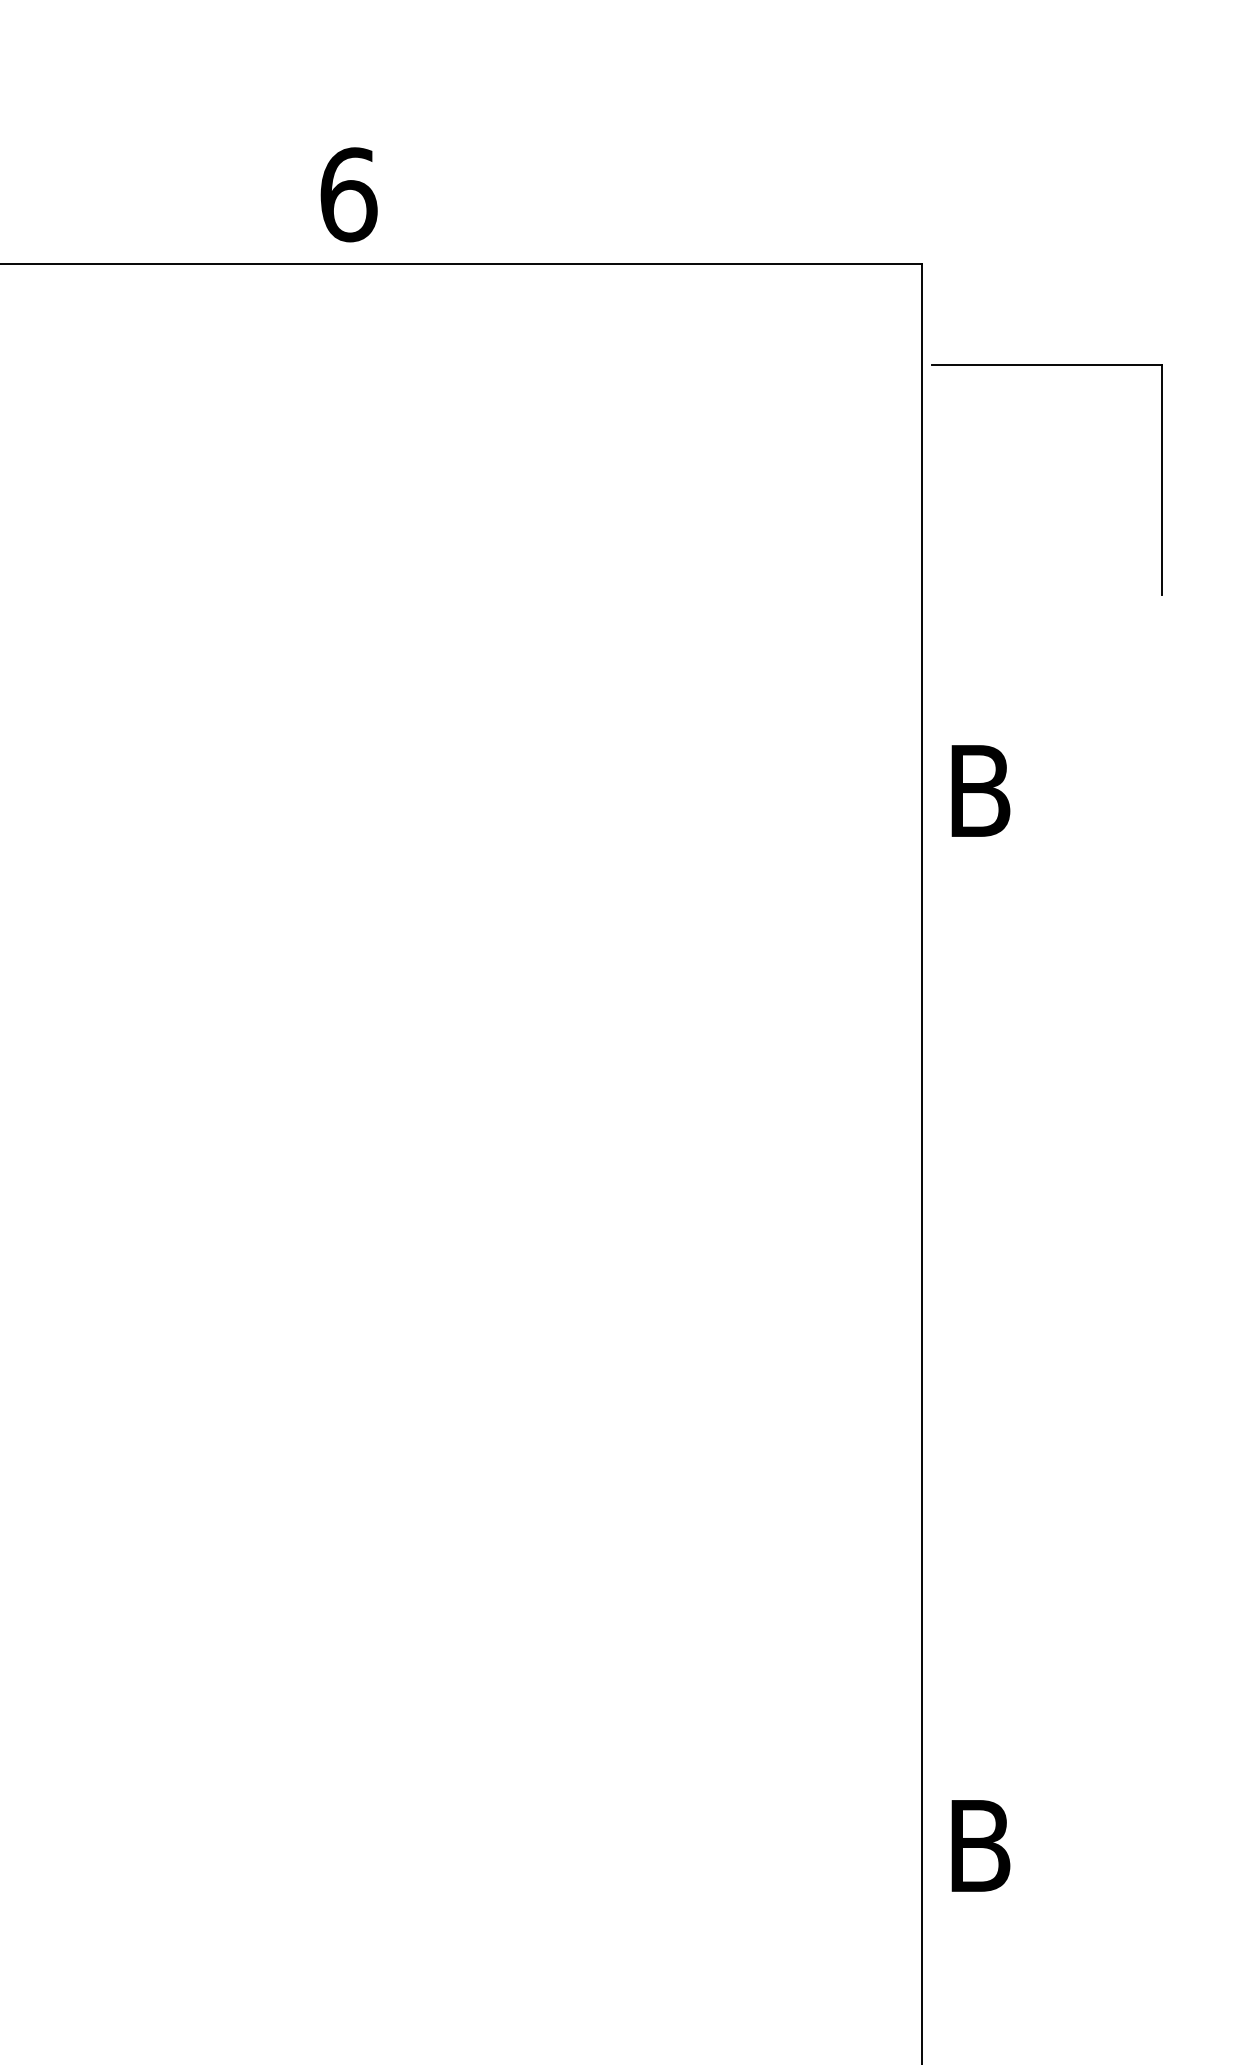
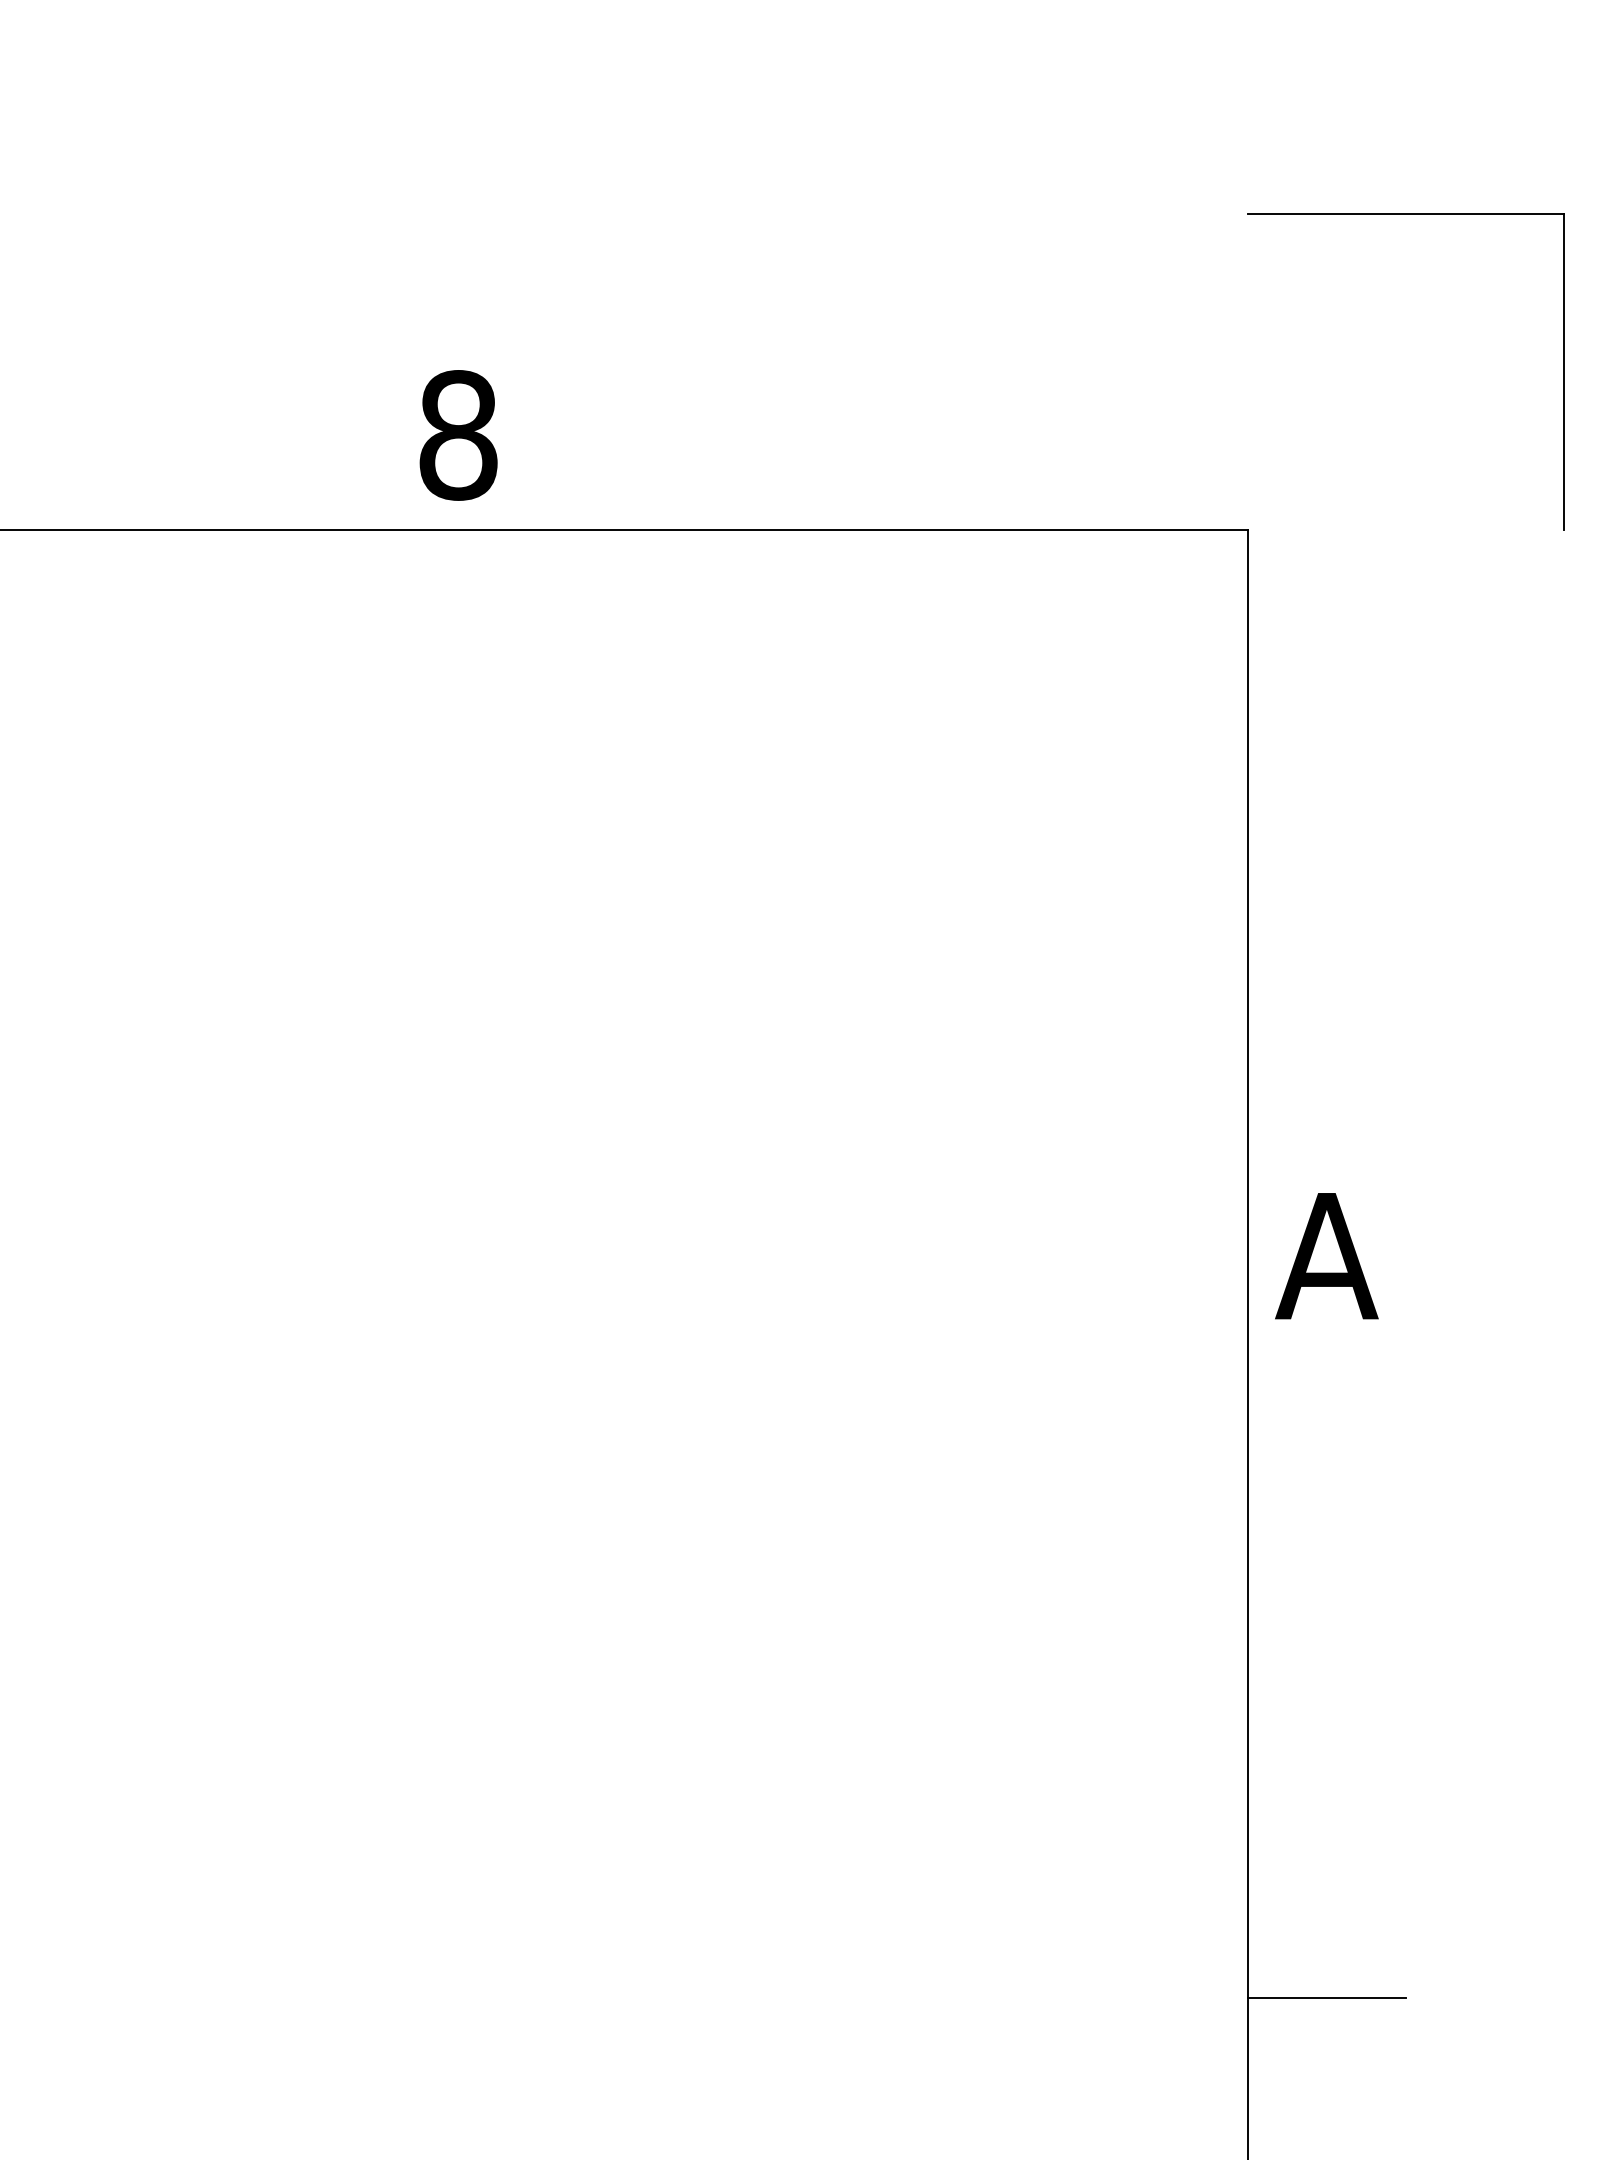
text: (348, 194) -> (458, 434), 6 -> 8
part: (1046, 365) -> (1405, 214), moved
text: (979, 790) -> (1326, 1255), B -> A
line: (979, 1329) -> (1326, 1997), added

